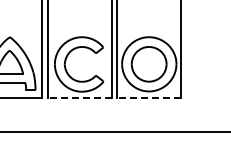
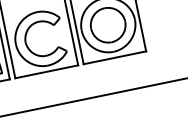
line: (79, 97) -> (46, 71), dashed -> solid
line: (149, 97) -> (115, 57), dashed -> solid

